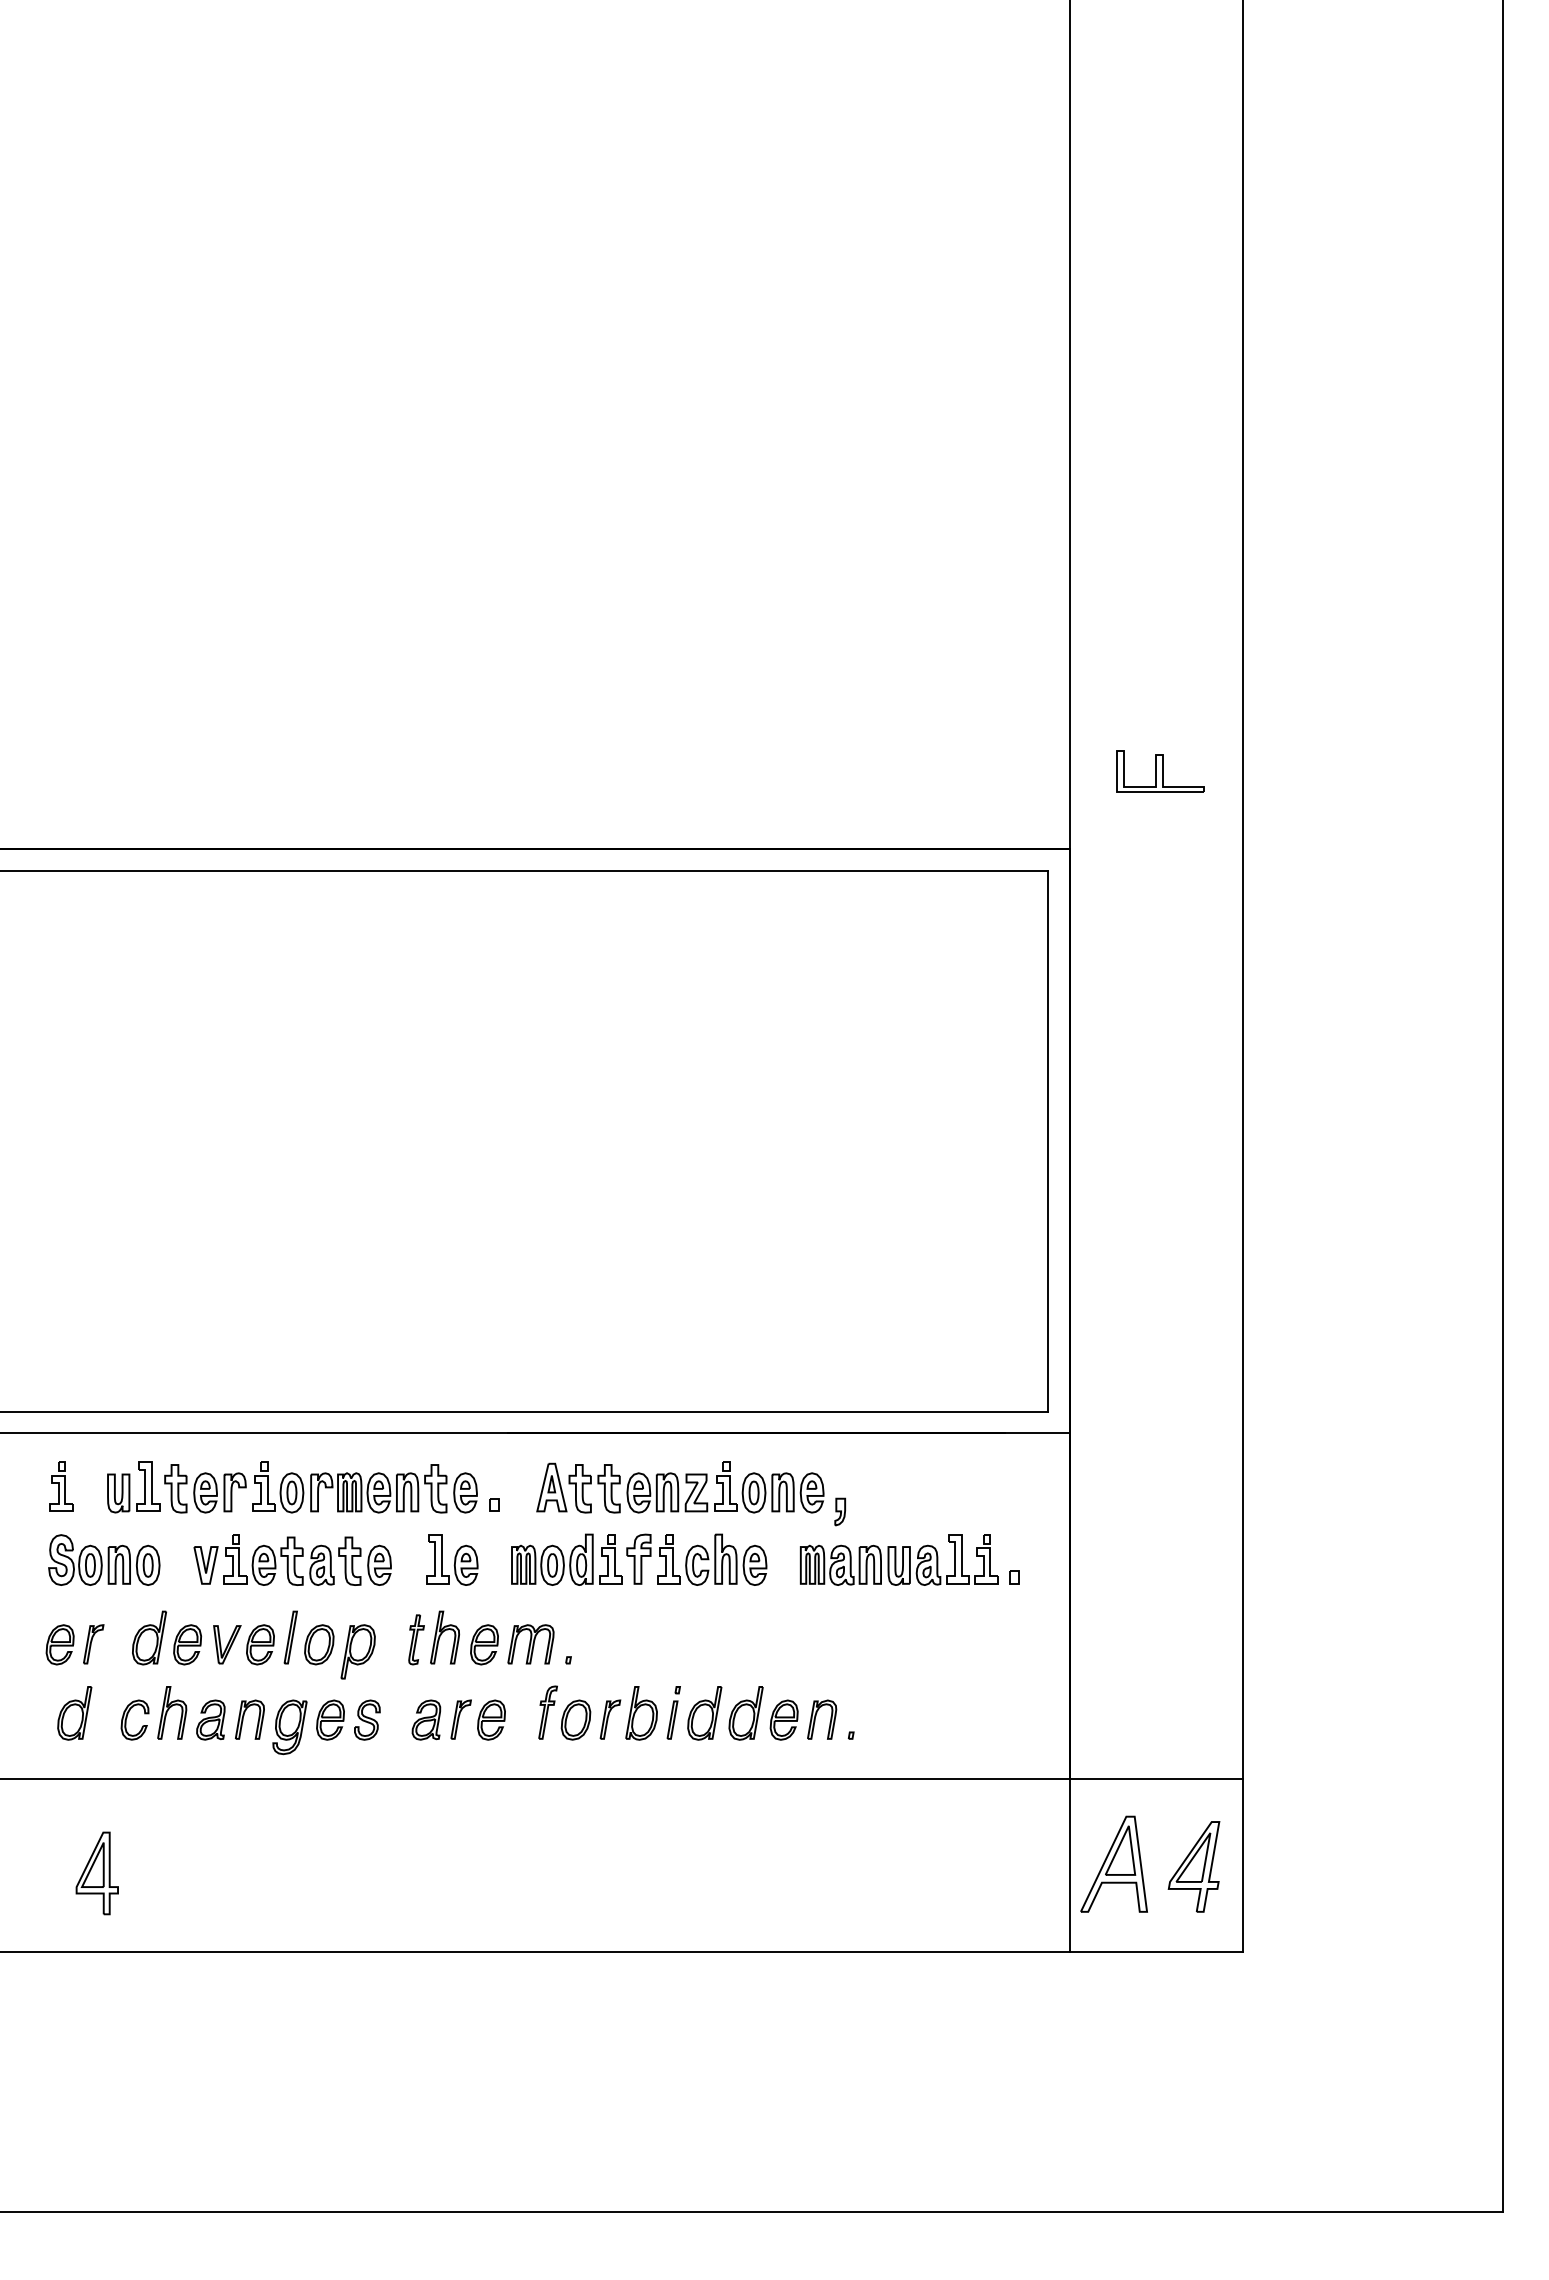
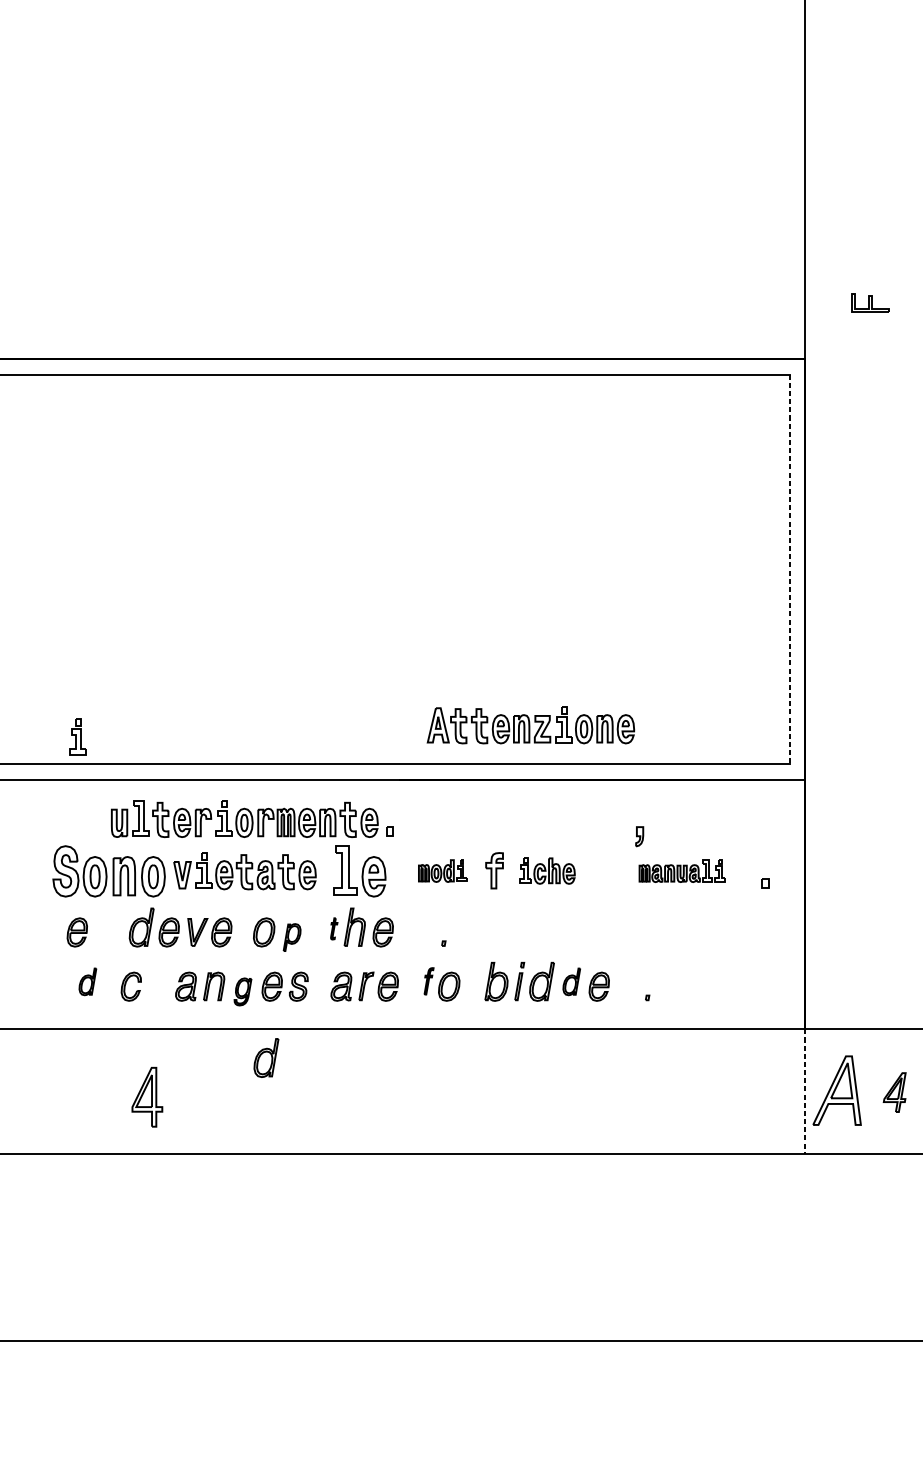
part: (1160, 771) -> (870, 302), size x0.6
line: (1048, 1141) -> (789, 569), solid -> dashed
part: (61, 1486) -> (78, 736), moved
part: (680, 1487) -> (531, 725), moved
part: (104, 1559) -> (109, 870), size x1.4
part: (452, 1559) -> (360, 870), size x1.4
part: (566, 1559) -> (442, 870), size x0.6
part: (712, 1559) -> (547, 870), size x0.7
part: (898, 1559) -> (681, 870), size x0.6
part: (290, 1637) -> (243, 927), removed
part: (416, 1639) -> (334, 928), size x0.6
part: (93, 1644) -> (101, 932), removed
part: (530, 1644) -> (416, 932), removed
part: (357, 1651) -> (291, 937), size x0.7
part: (172, 1712) -> (158, 981), removed
part: (547, 1712) -> (428, 981), size x0.7
part: (74, 1713) -> (87, 981), size x0.7
part: (745, 1713) -> (571, 981), size x0.7
part: (816, 1716) -> (622, 984), removed
part: (610, 1719) -> (474, 986), removed
part: (289, 1727) -> (242, 992), size x0.7
part: (322, 1818) -> (266, 1057), added
line: (1070, 1866) -> (805, 1092), solid -> dashed
part: (1193, 1866) -> (894, 1092), size x0.6
part: (96, 1873) -> (146, 1097), moved

